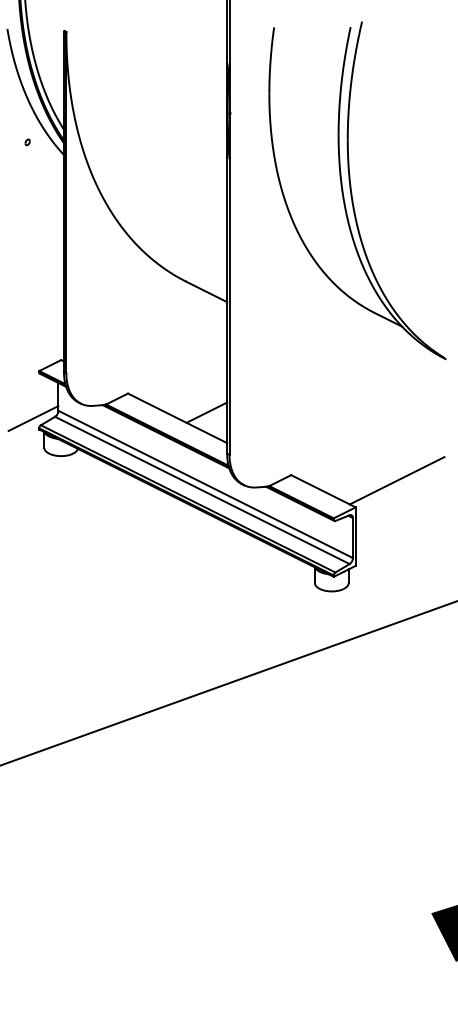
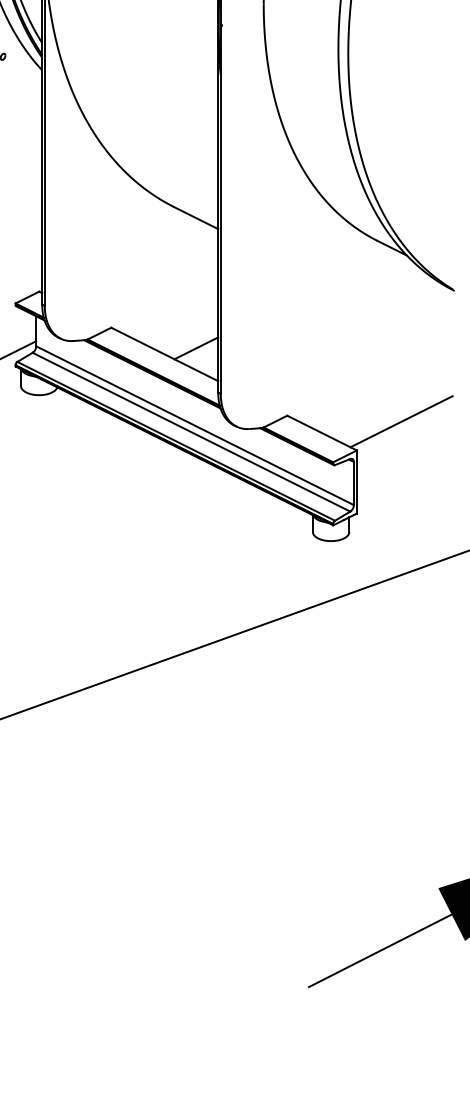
line: (377, 970) -> (380, 949), added

